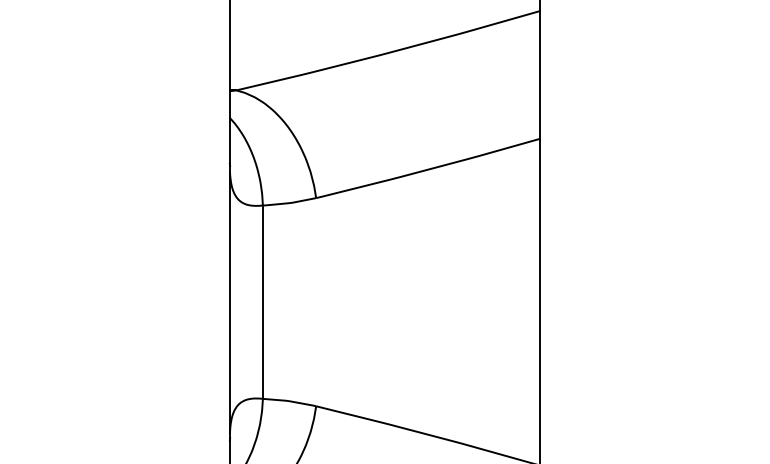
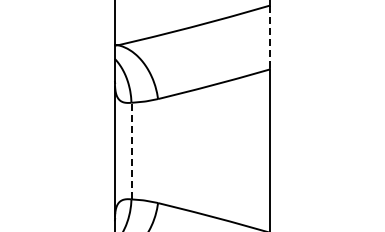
line: (541, 74) -> (270, 37), solid -> dashed
line: (262, 301) -> (131, 150), solid -> dashed

